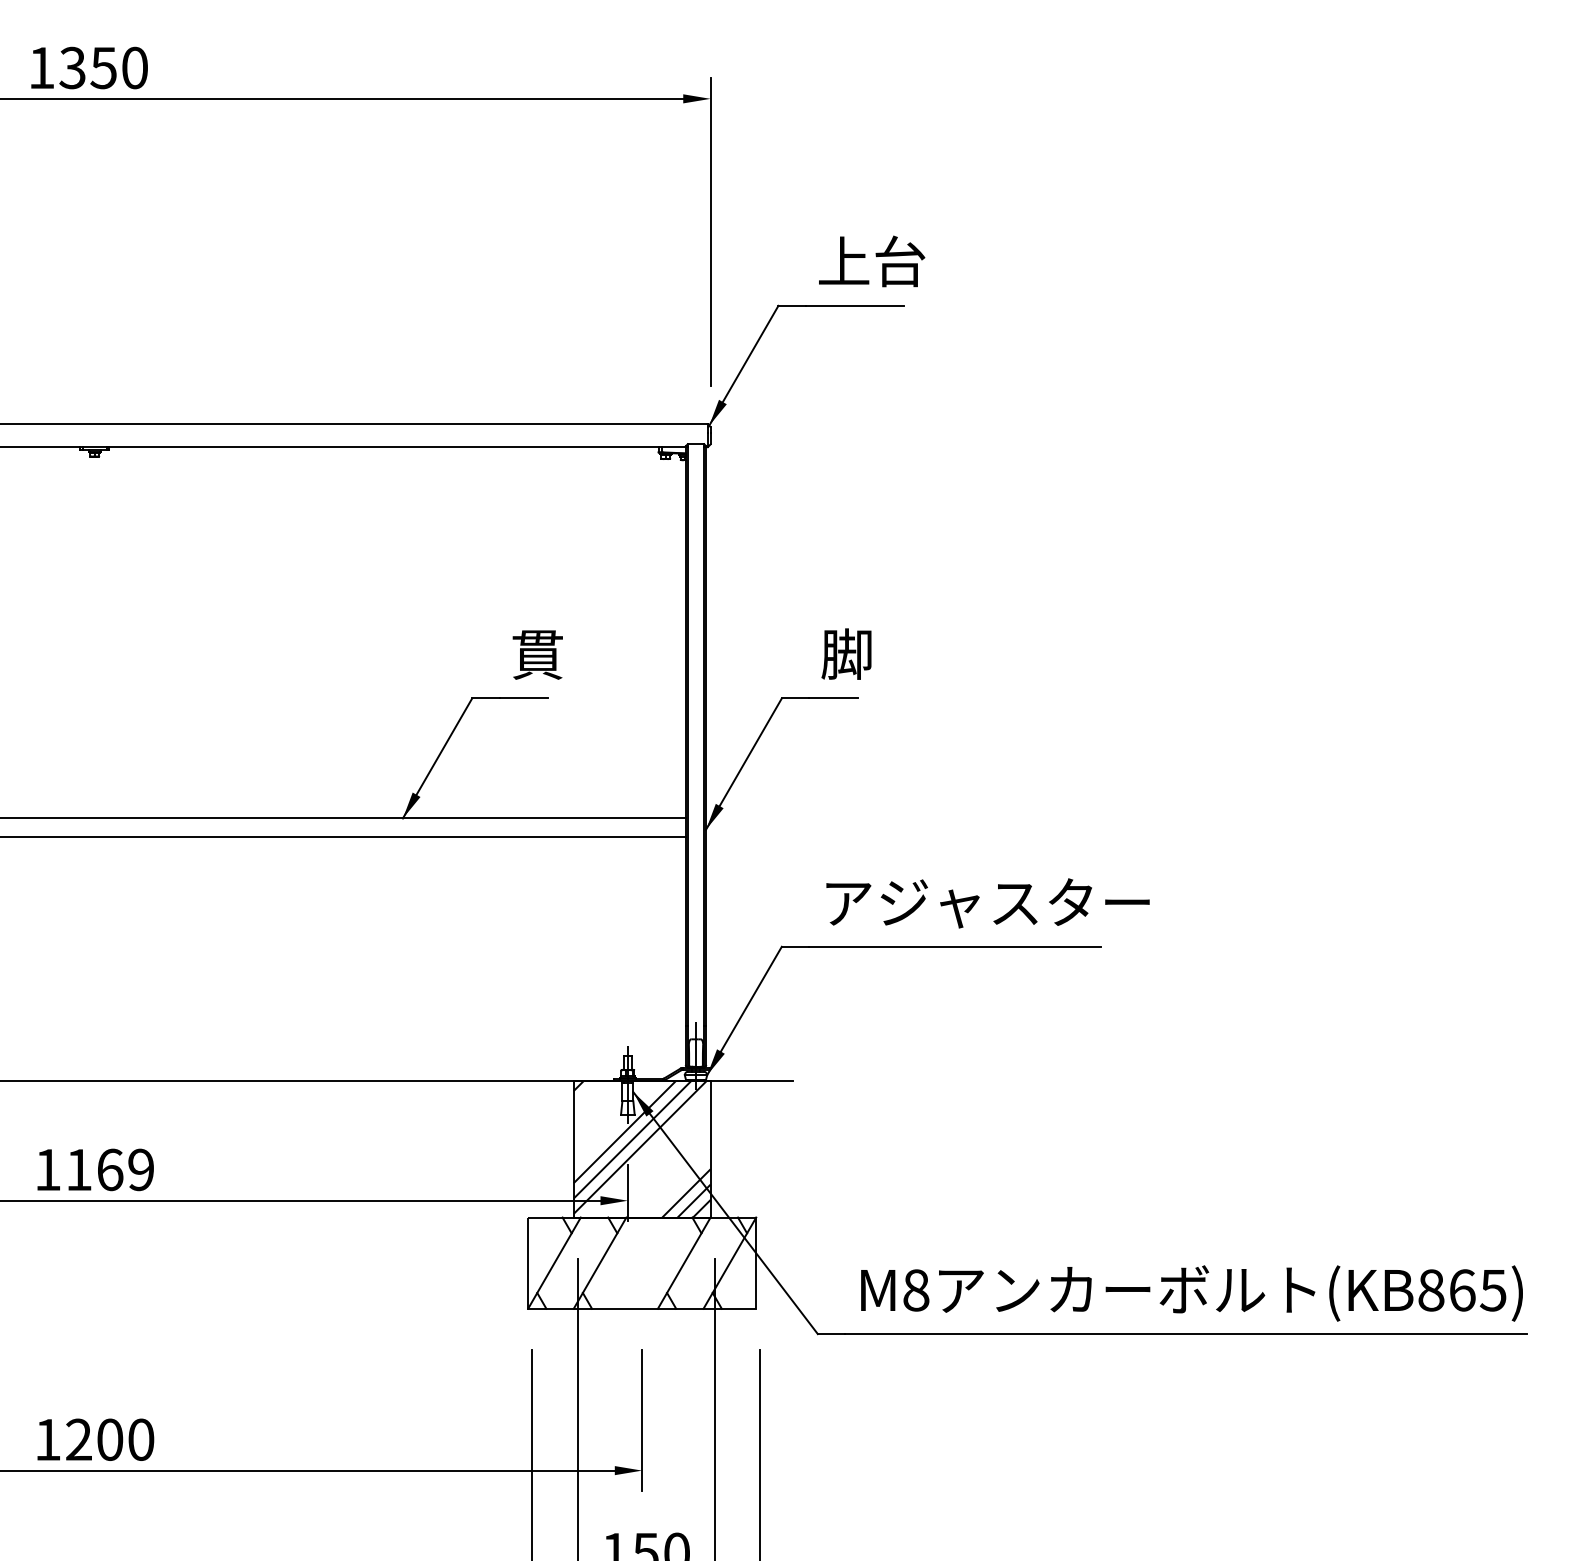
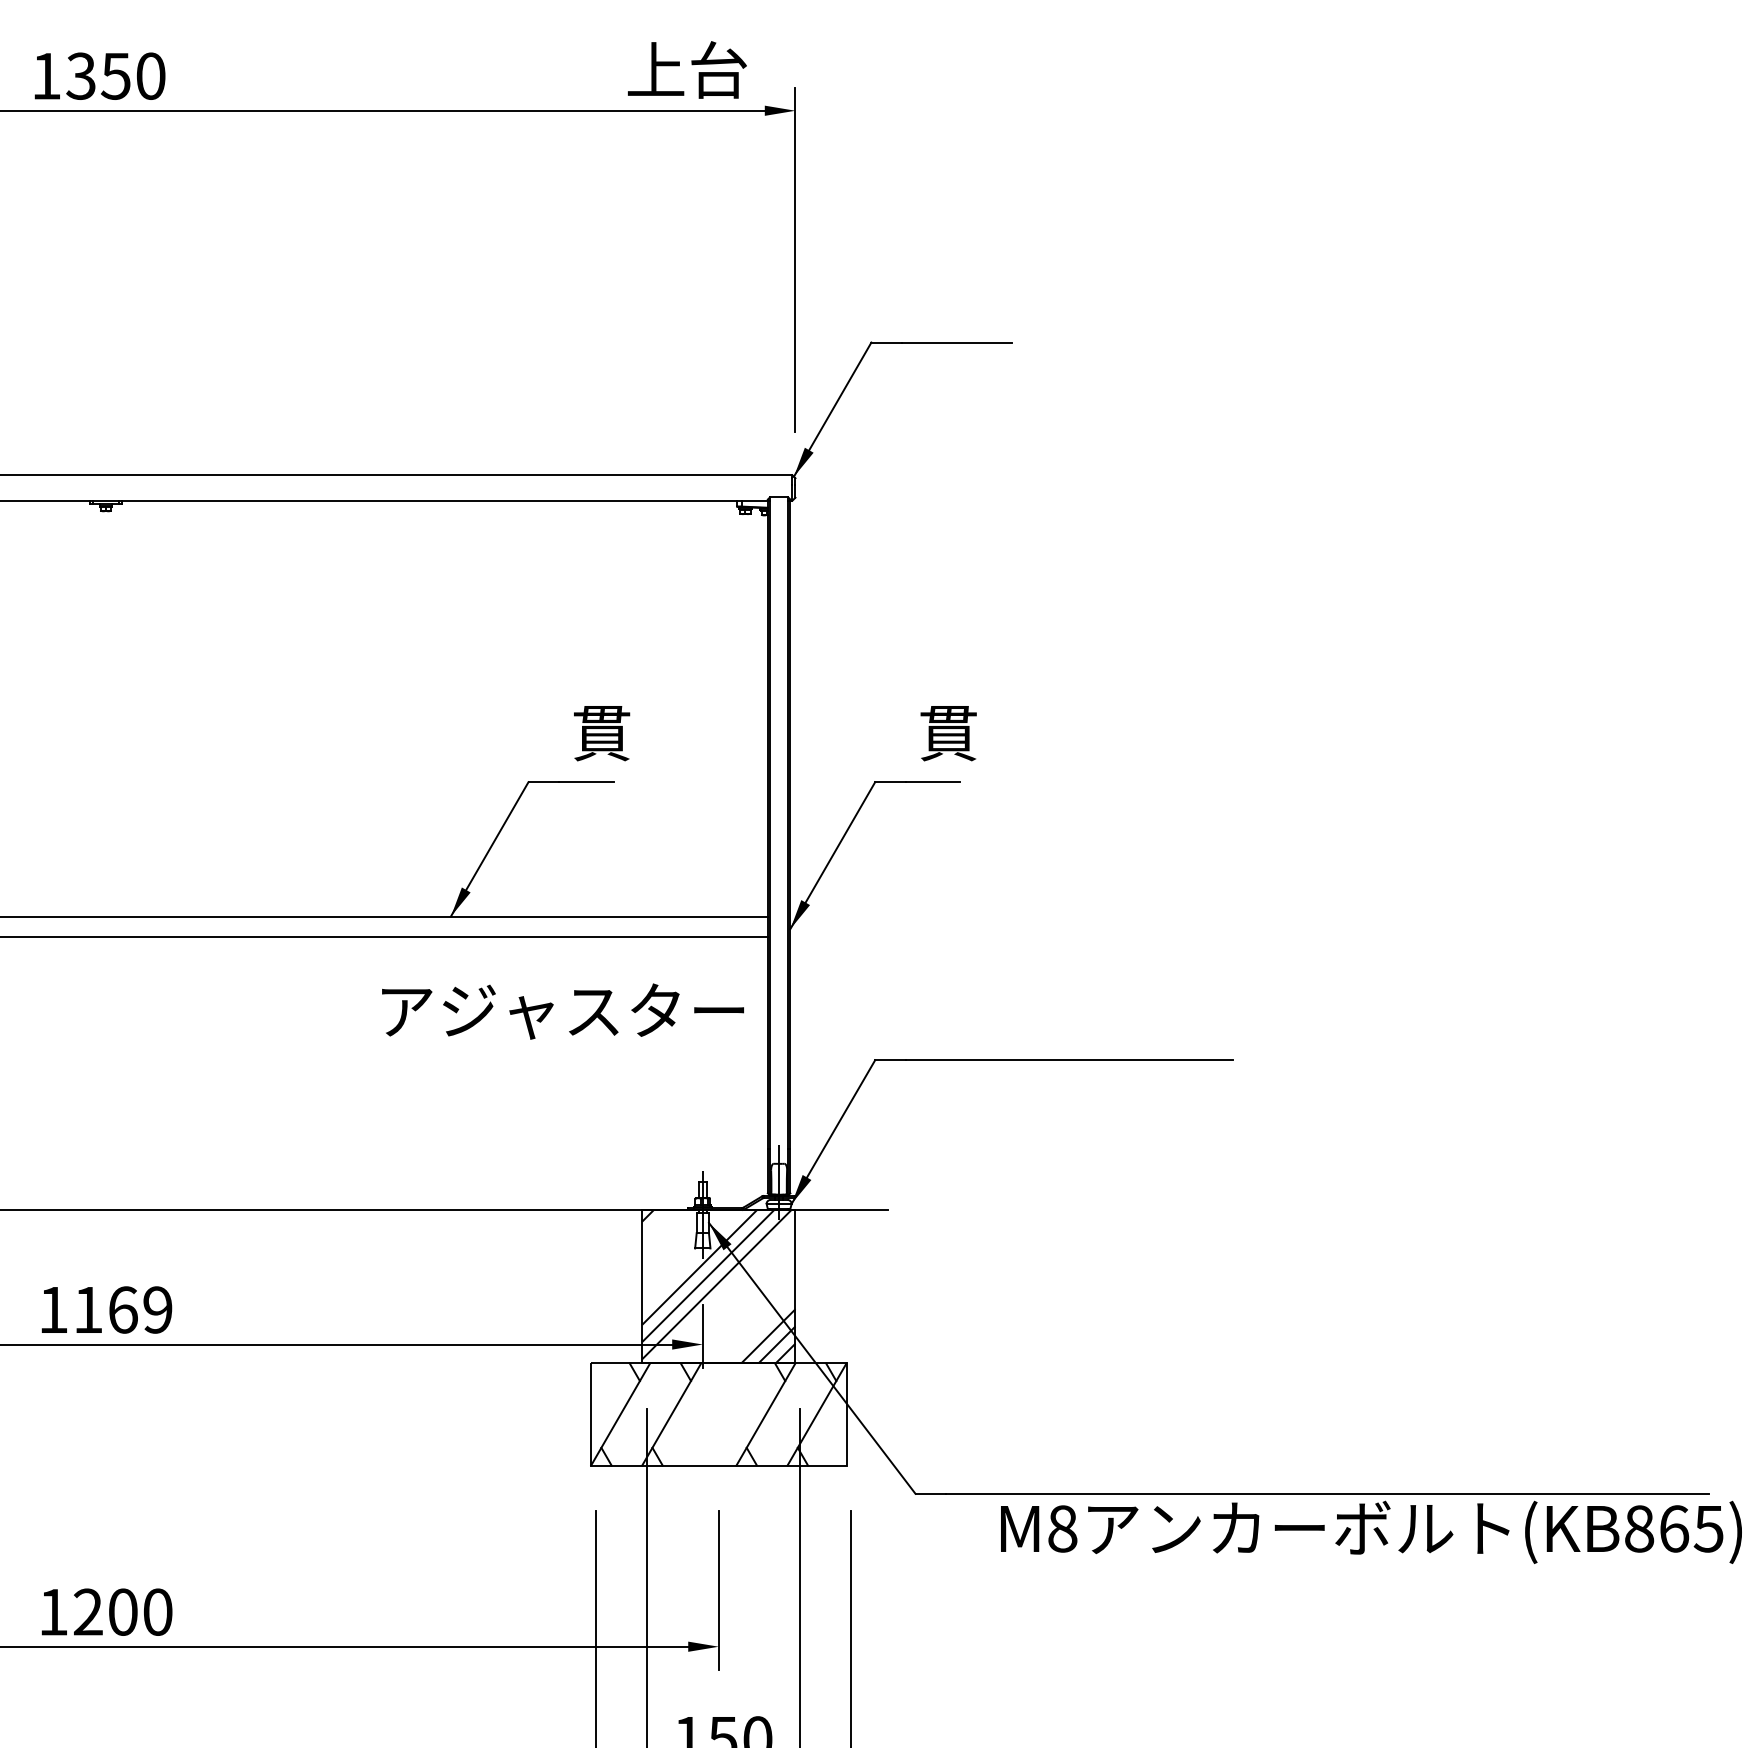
text: (872, 261) -> (687, 70), moved
text: (846, 653) -> (947, 731), 脚 -> 貫
text: (987, 903) -> (562, 1011), moved
text: (1191, 1293) -> (1370, 1532), moved

